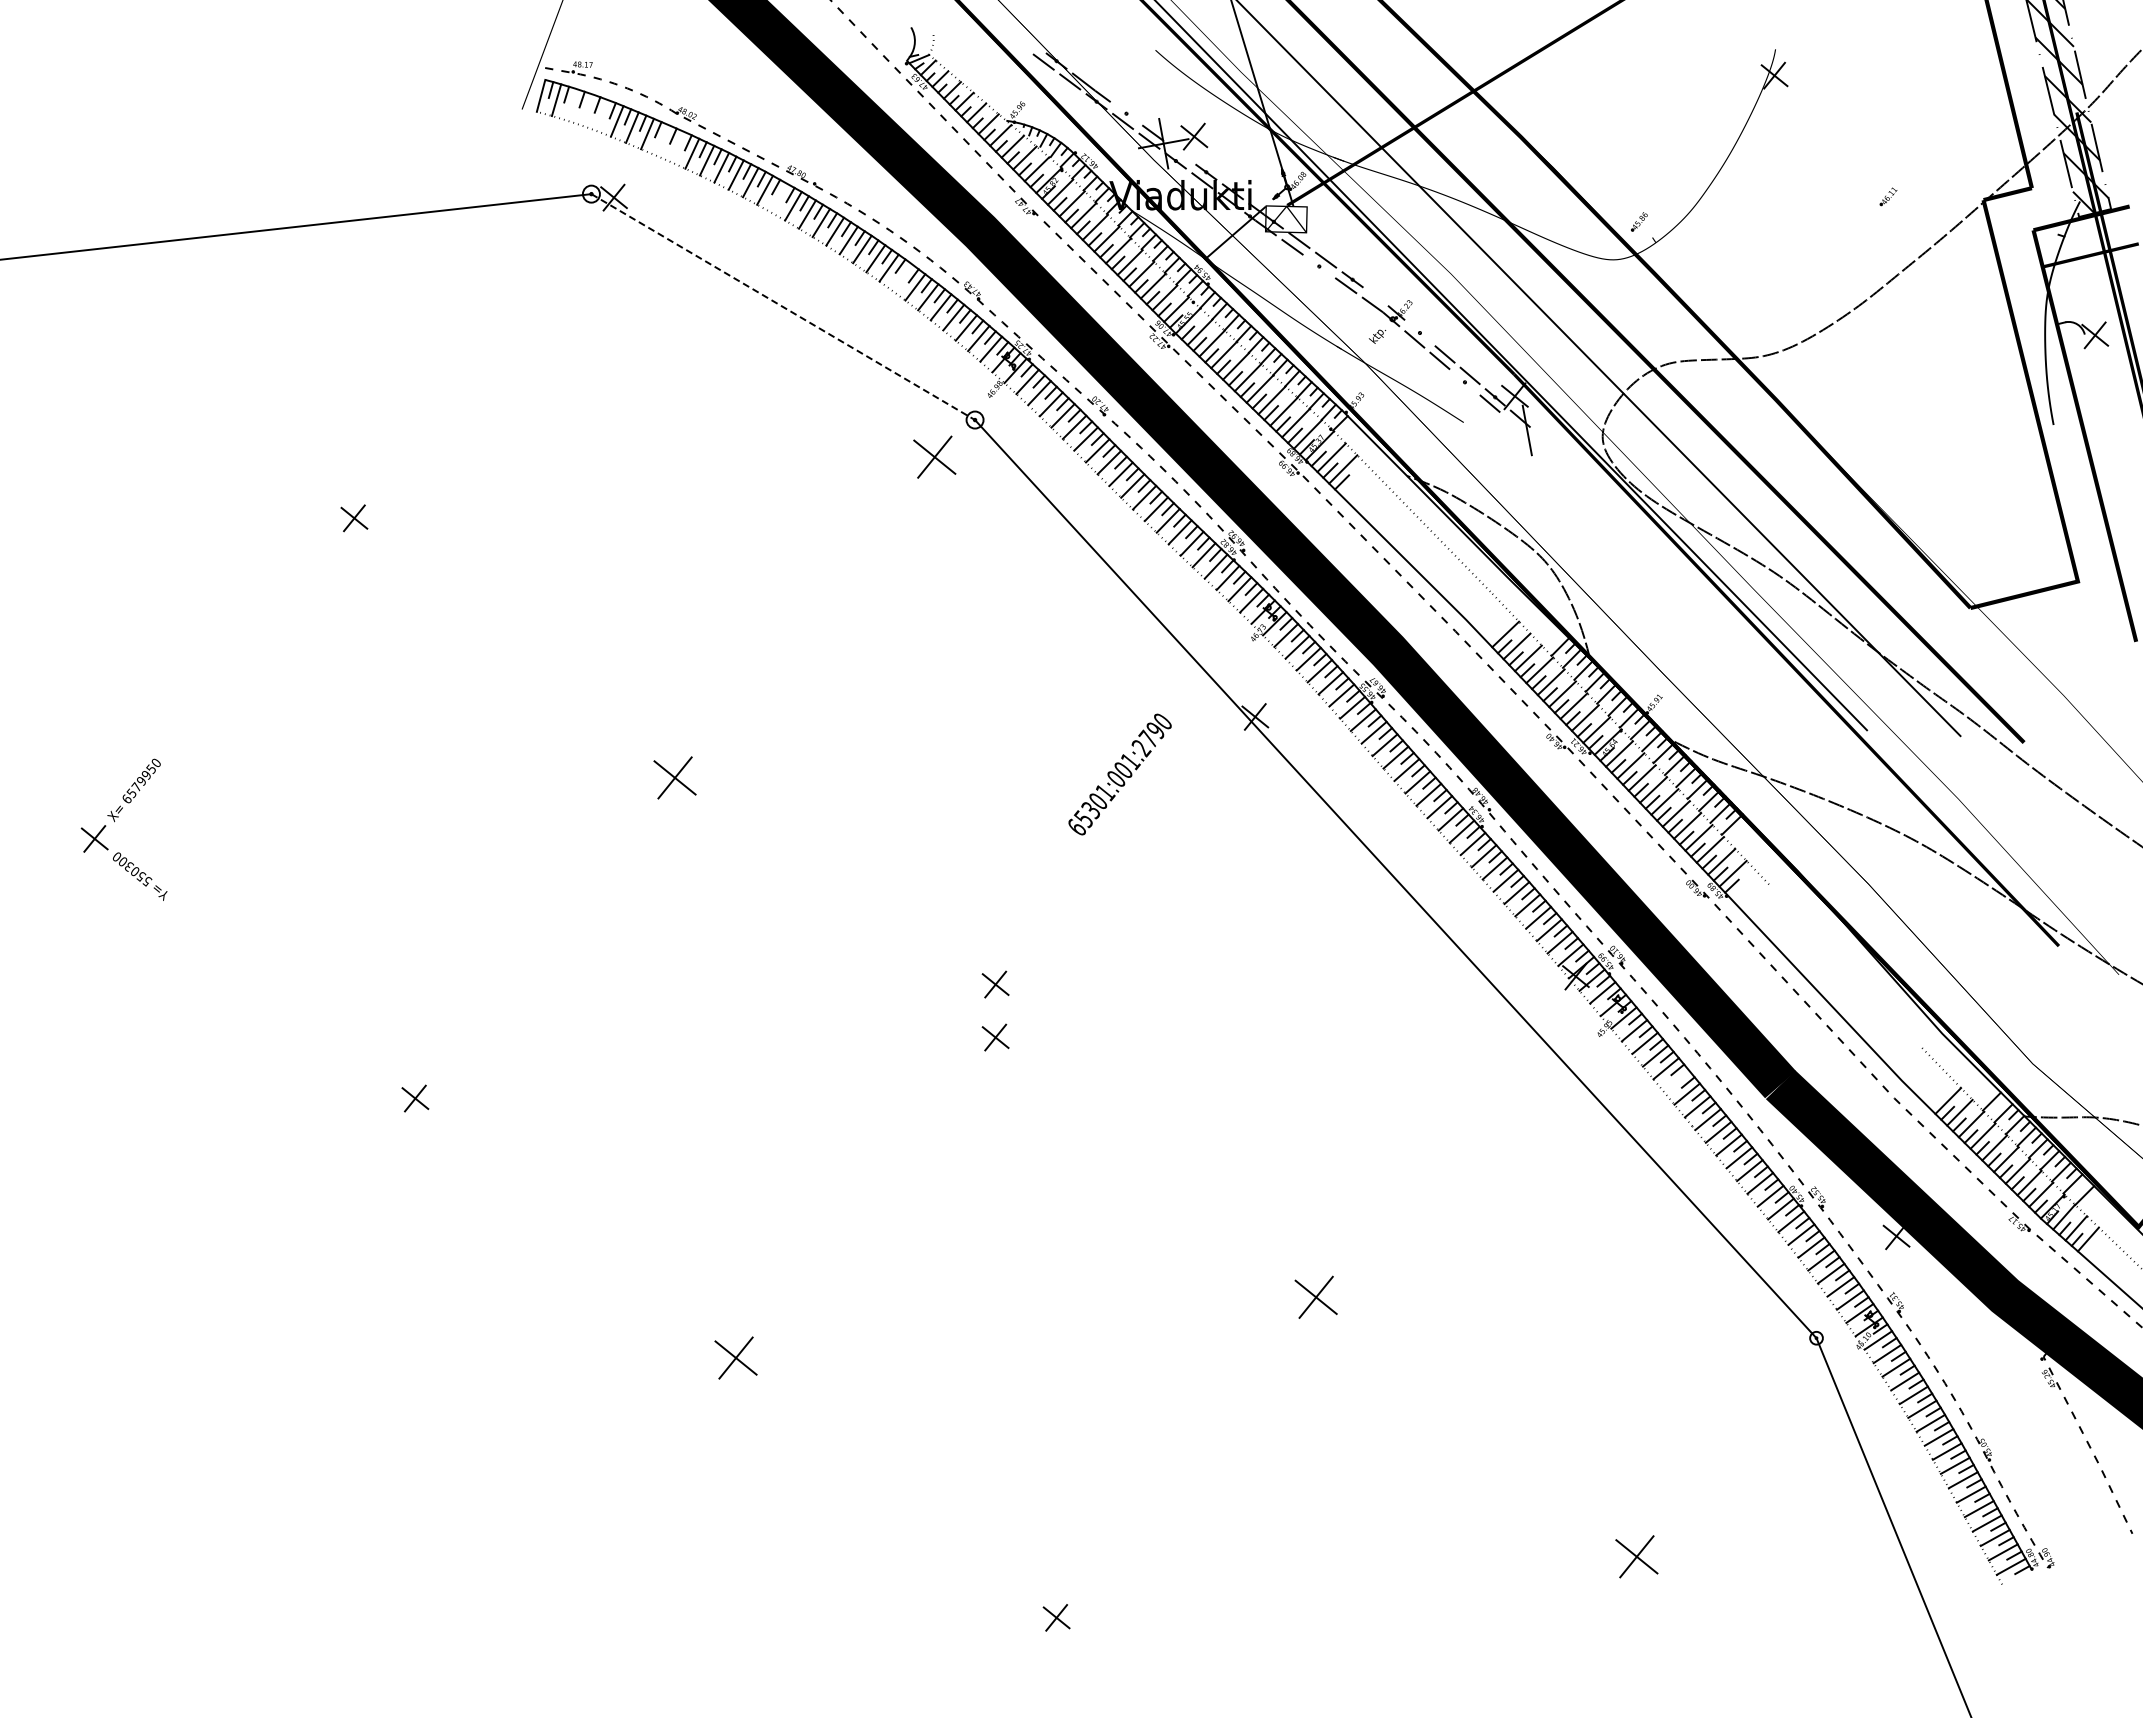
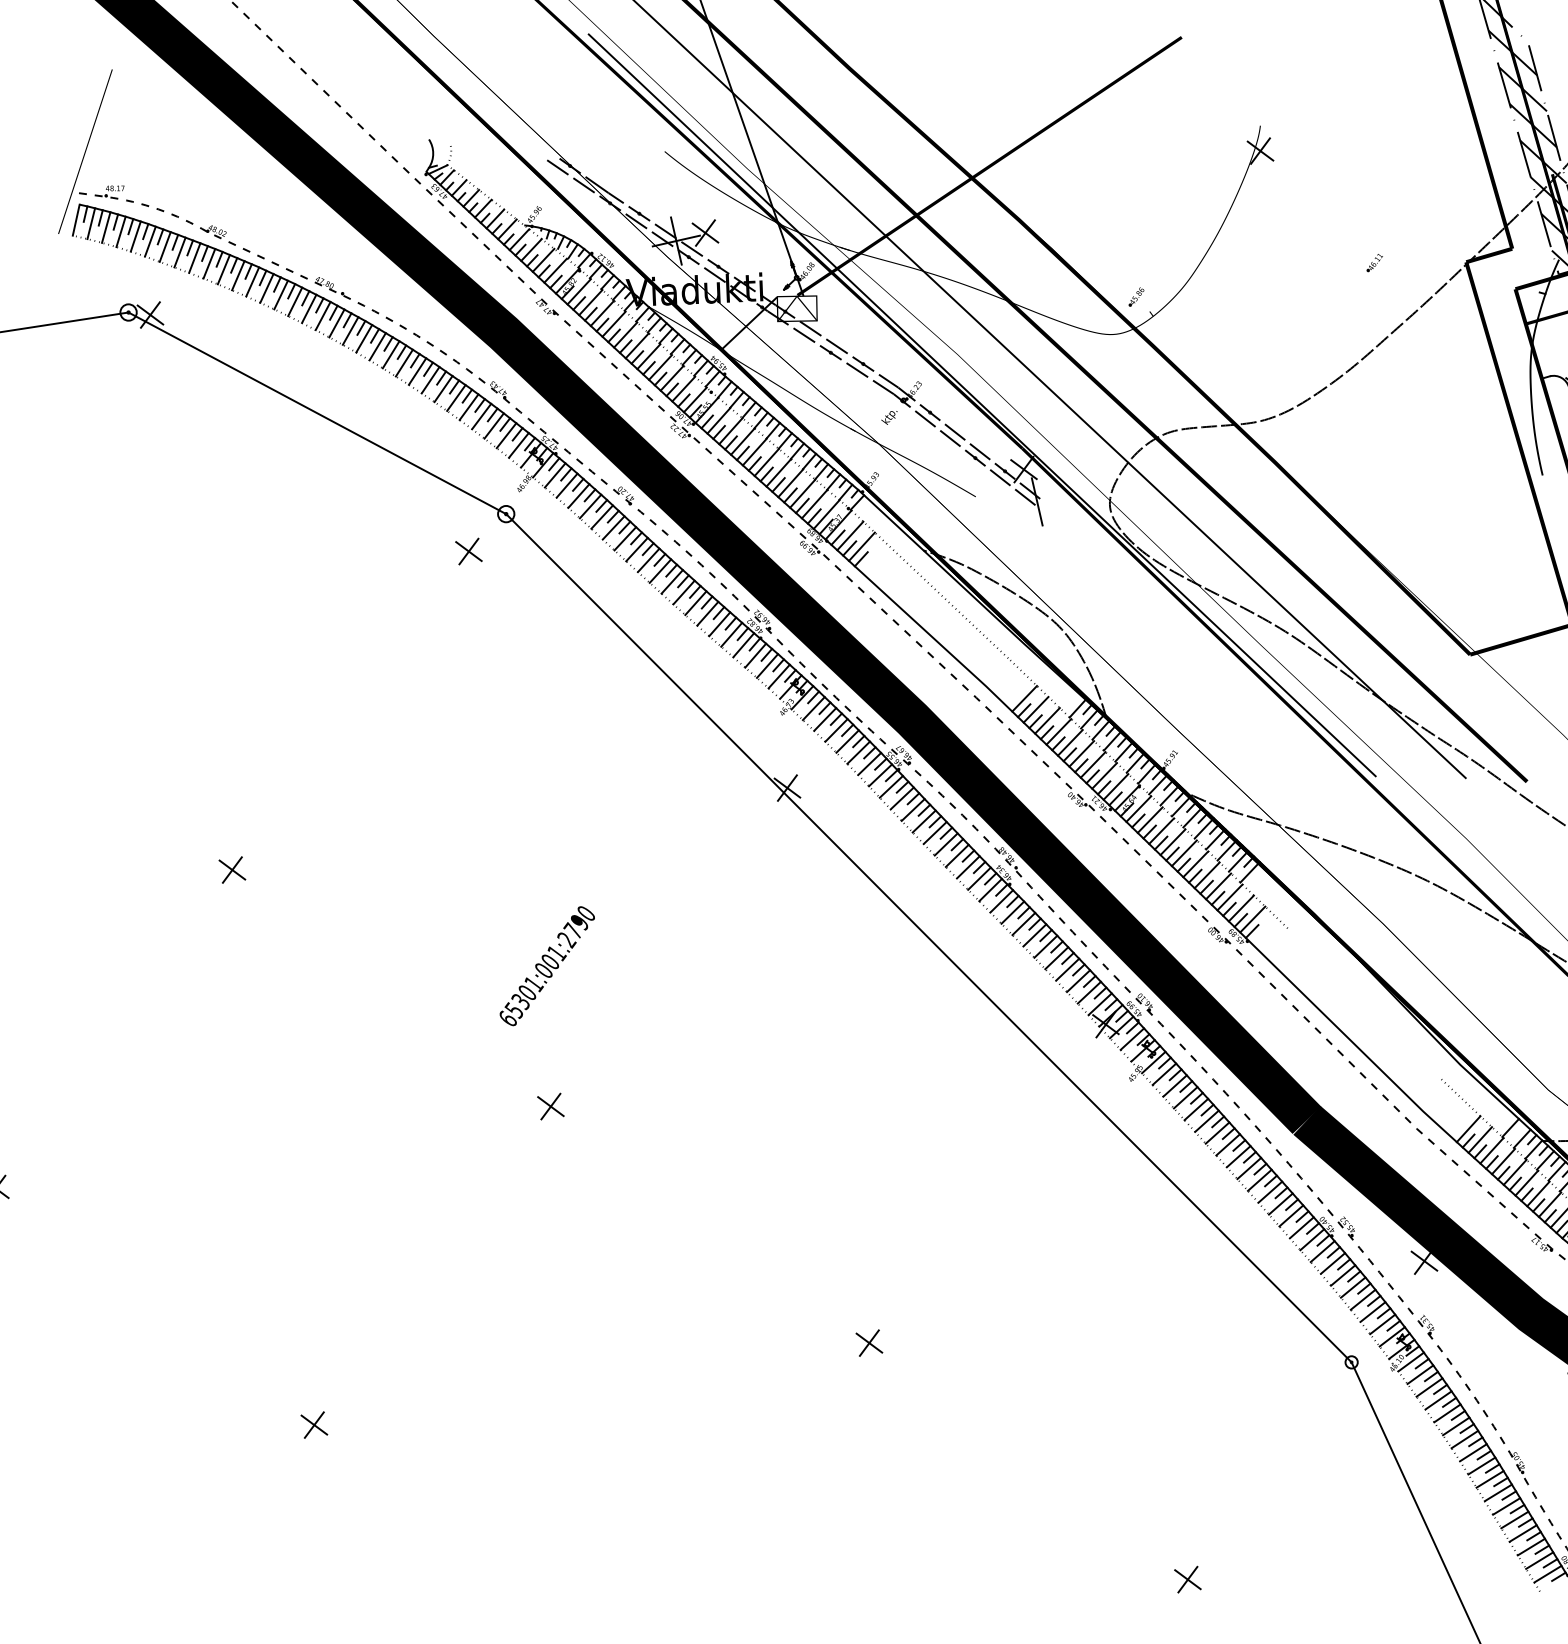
line: (571, 104) -> (105, 227), added
line: (586, 109) -> (120, 231), added
line: (1126, 113) -> (639, 213), added
line: (602, 115) -> (136, 236), added
line: (662, 140) -> (194, 258), added
line: (677, 146) -> (209, 263), added
line: (1179, 152) -> (691, 248), added
line: (779, 197) -> (309, 308), added
line: (1319, 266) -> (830, 352), added
line: (902, 277) -> (430, 380), added
line: (1378, 298) -> (888, 381), added
line: (783, 307) -> (317, 413), dashed -> solid
line: (1419, 332) -> (929, 412), added
line: (1464, 382) -> (974, 458), added
line: (1514, 424) -> (1024, 496), added
part: (934, 457) -> (468, 551), size x0.62
text: (1119, 774) -> (546, 966), moved
part: (674, 777) -> (231, 869), size x0.62
part: (995, 984) -> (548, 1055), removed
line: (1676, 1080) -> (1206, 1120), added
part: (1316, 1296) -> (869, 1342), size x0.62
part: (735, 1358) -> (313, 1425), size x0.62
part: (1636, 1556) -> (1187, 1579), size x0.62

